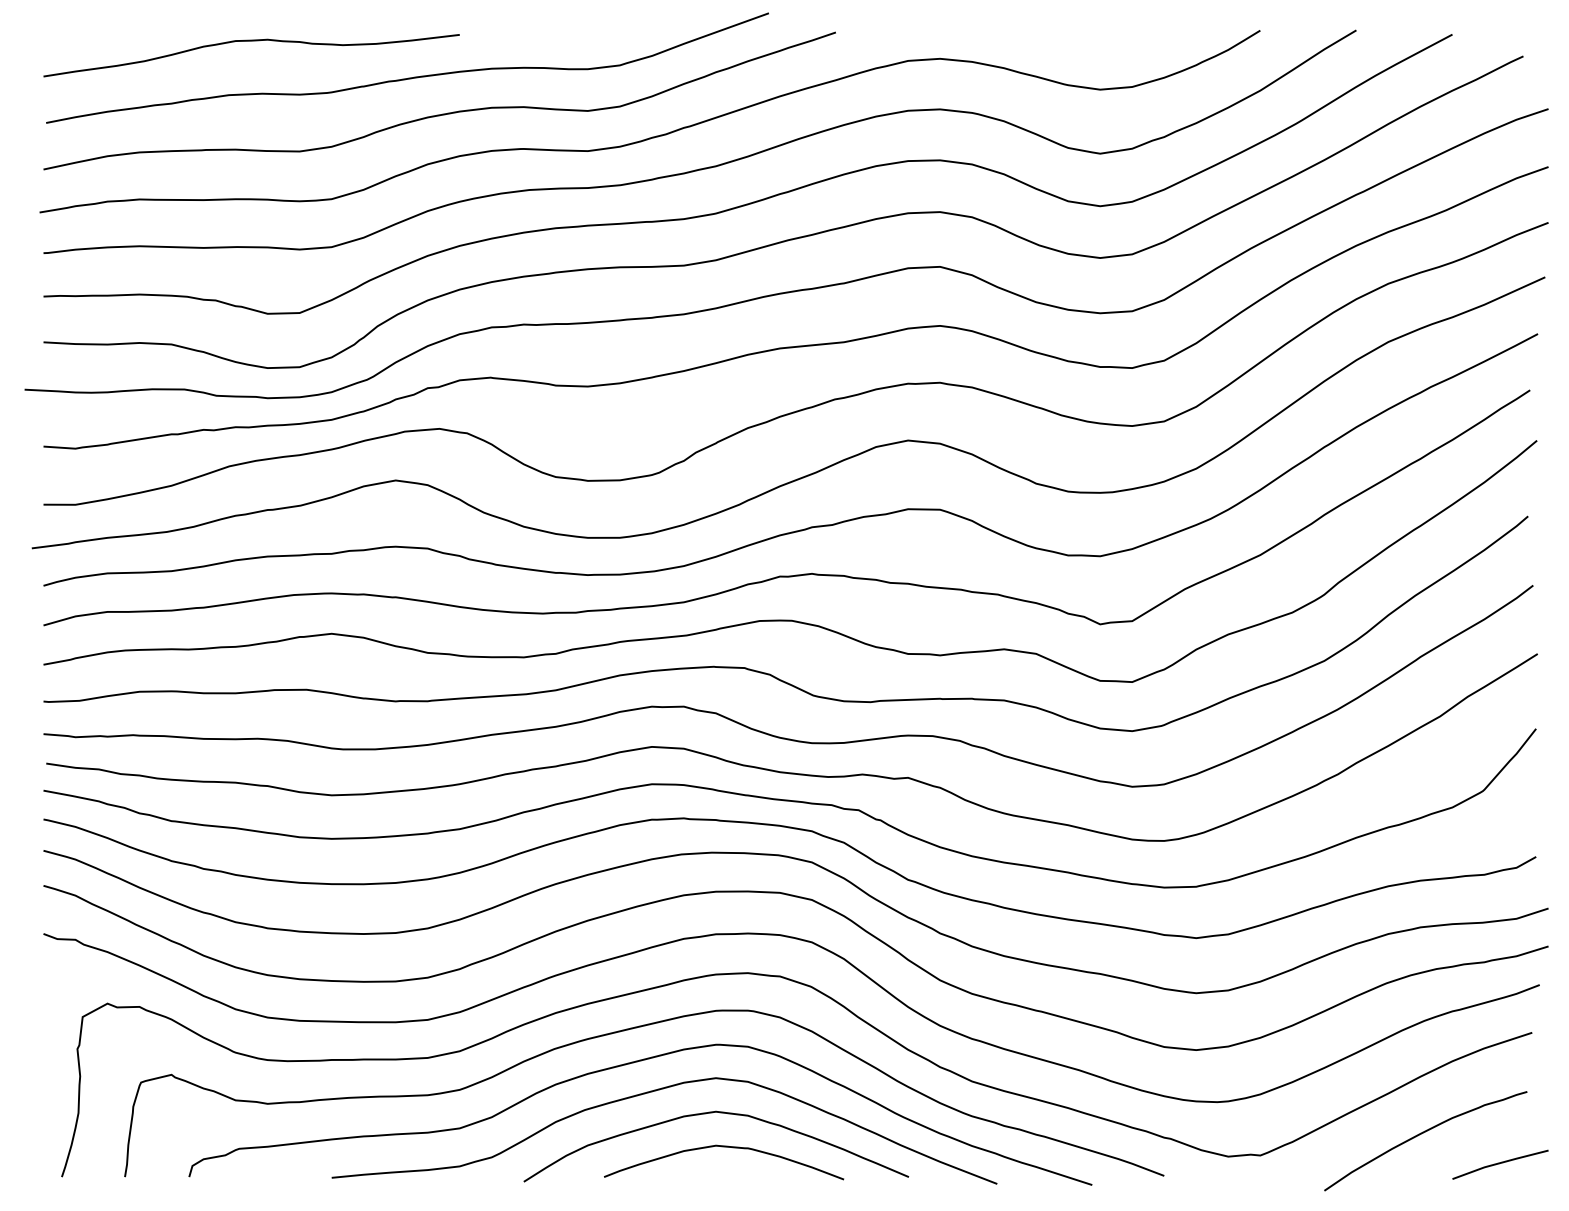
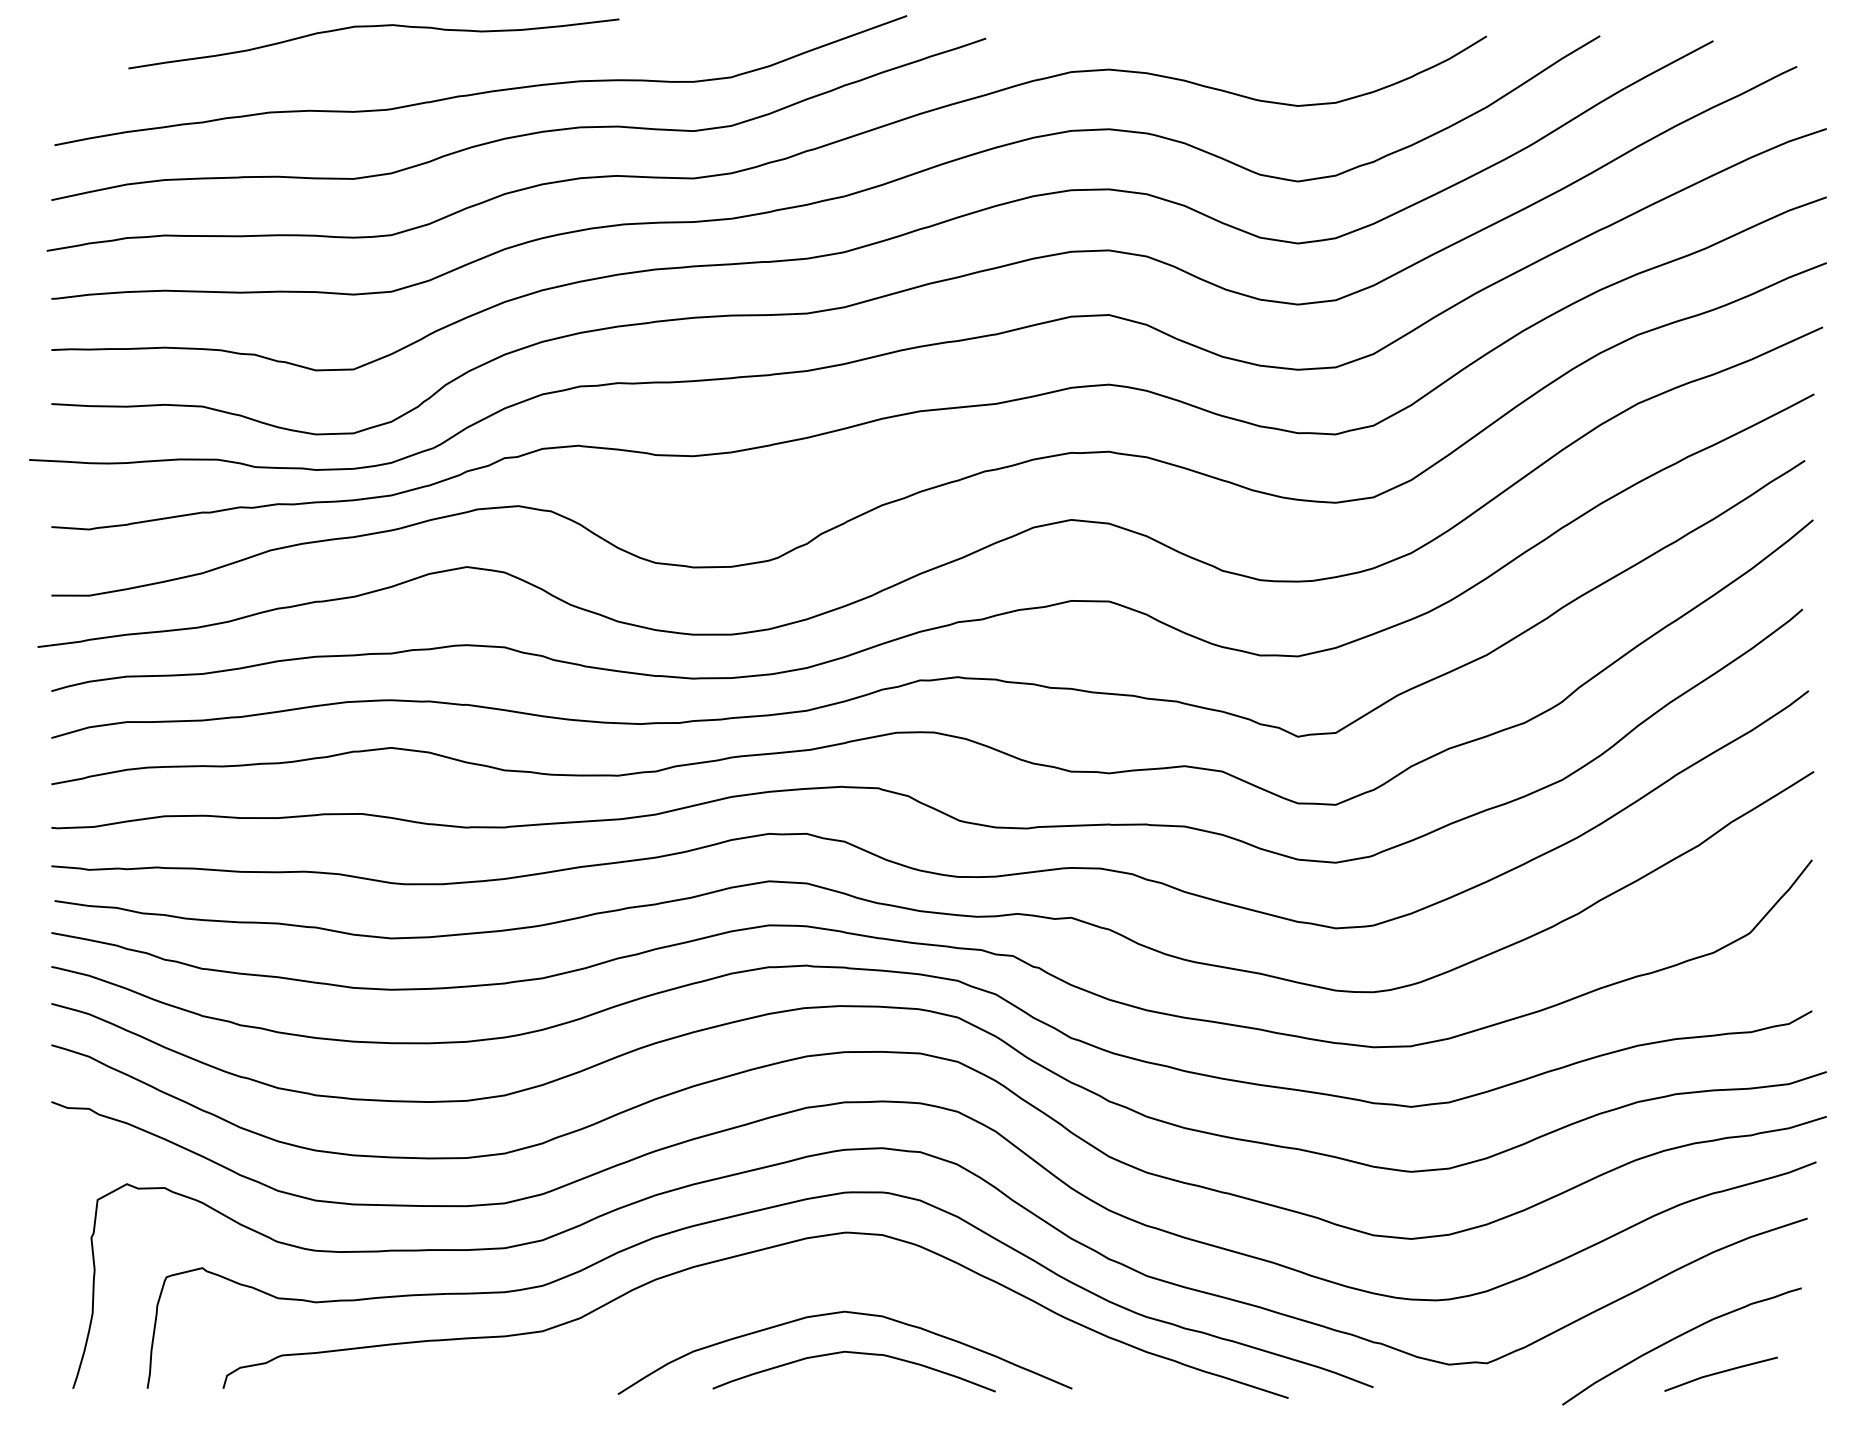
curve: (251, 41) -> (373, 27), moved
curve: (650, 1092) -> (767, 1289), removed
line: (1499, 1164) -> (1720, 1373), moved

